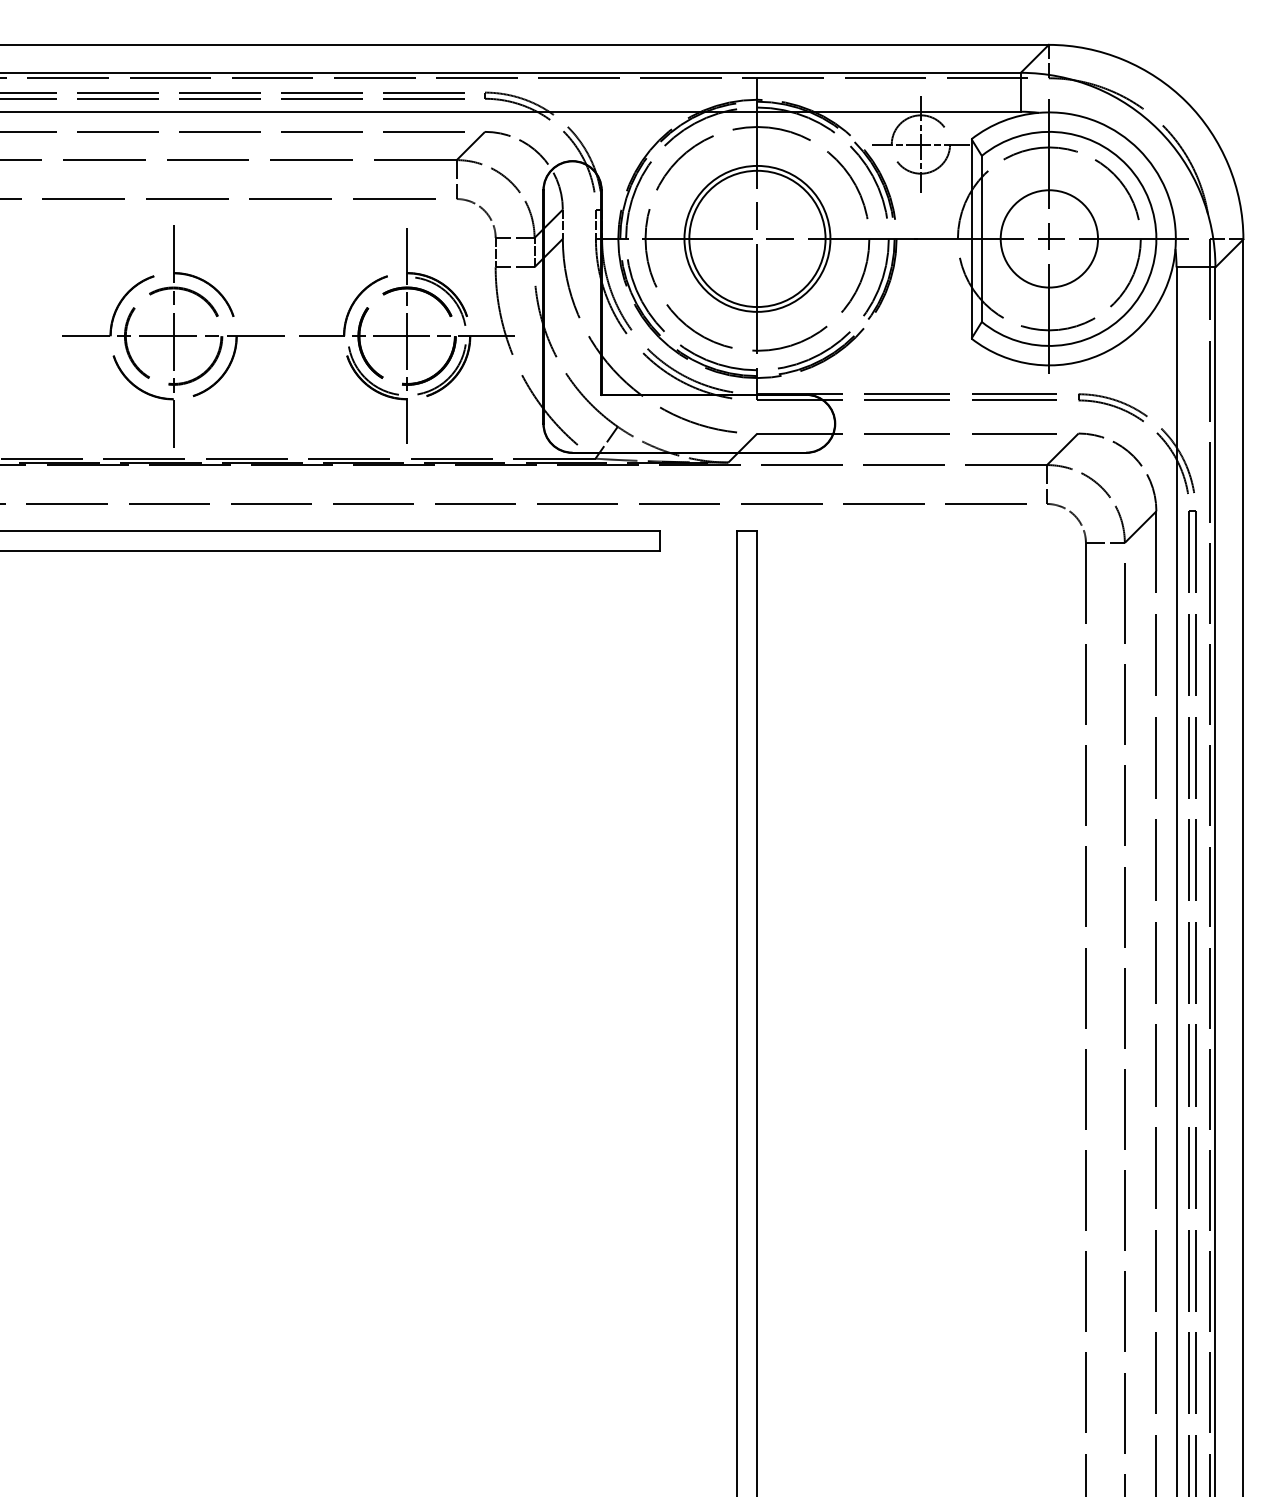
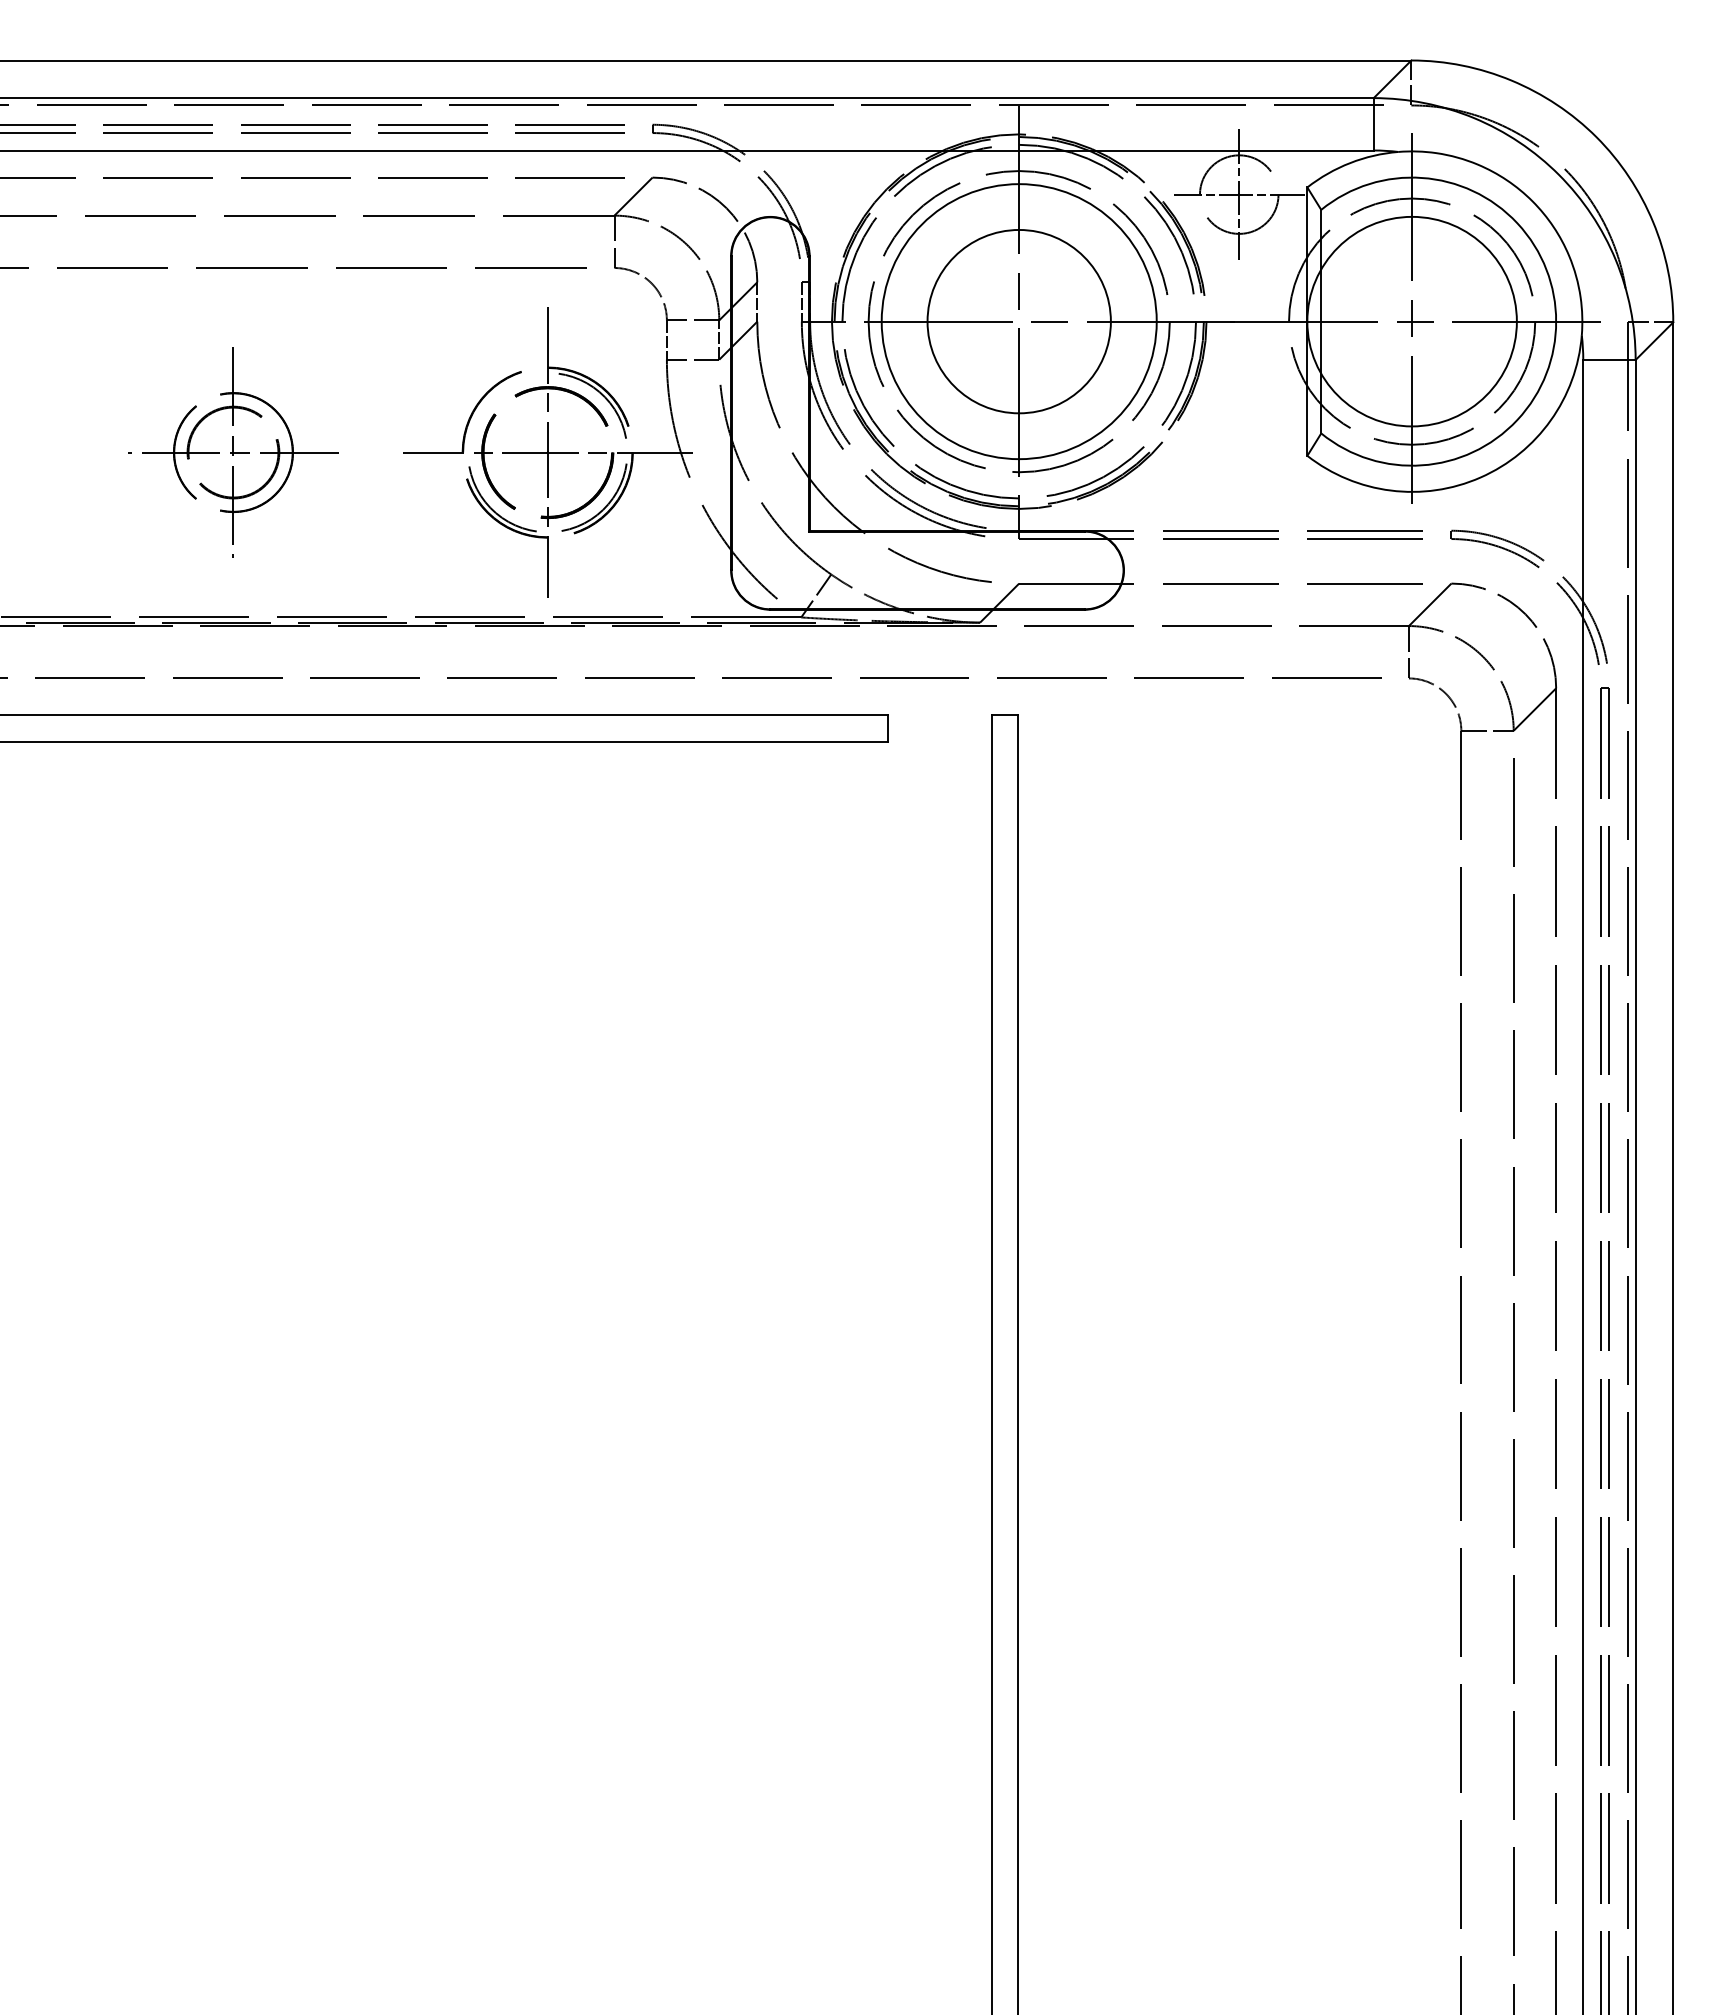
circle: (757, 238) -> (1019, 321), size x1.4
circle: (1048, 238) -> (1411, 321), size x1.6
part: (173, 336) -> (233, 452), size x0.7

